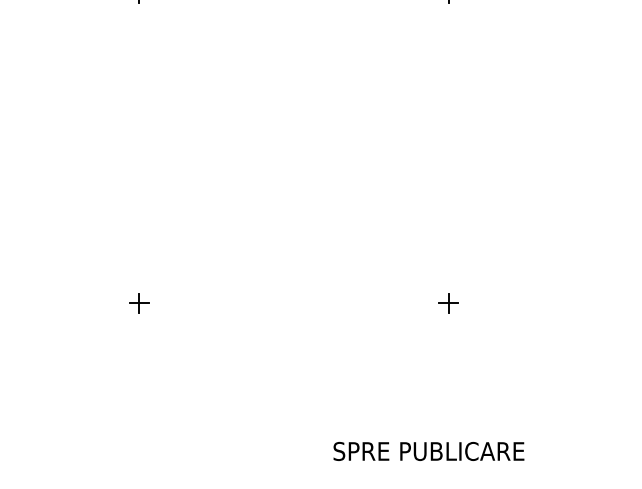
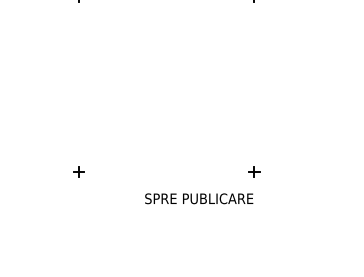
text: (429, 450) -> (199, 198), moved

